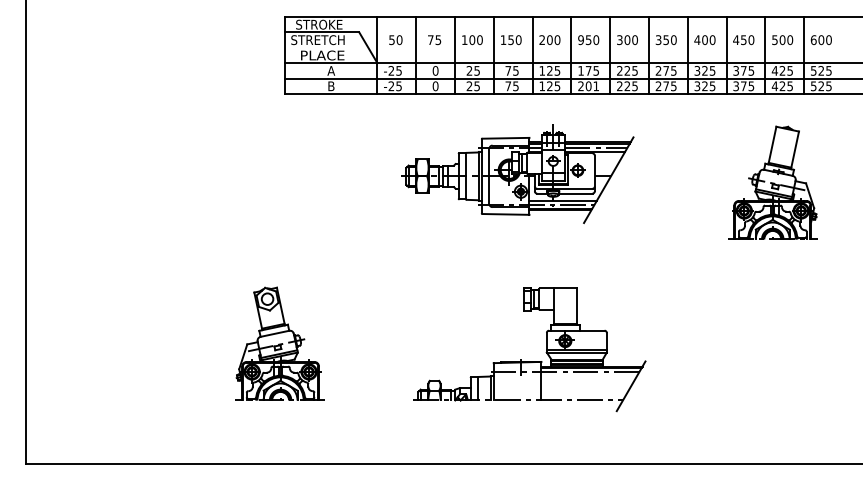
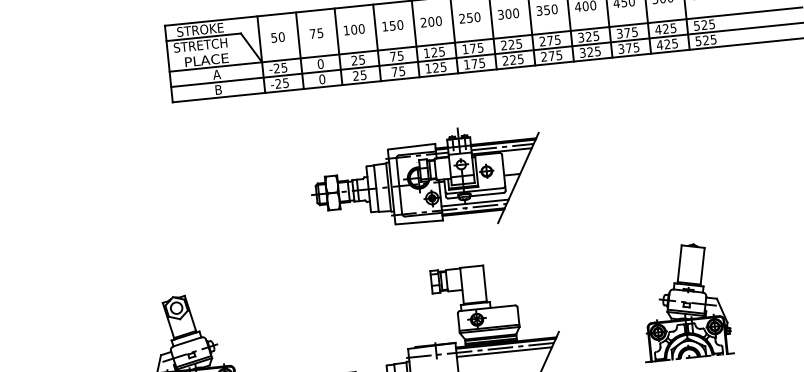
text: (580, 40) -> (461, 19), 950 -> 250
text: (588, 86) -> (474, 64), 201 -> 175
part: (517, 173) -> (426, 180), moved
part: (772, 182) -> (683, 301), moved
line: (589, 376) -> (504, 352), added

